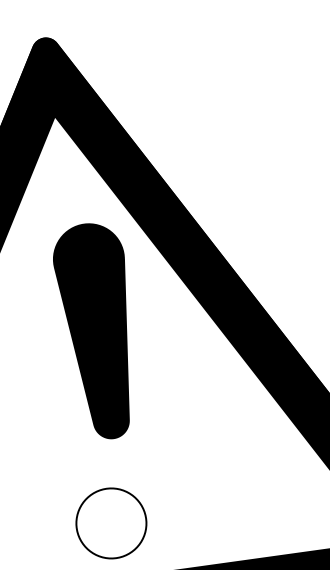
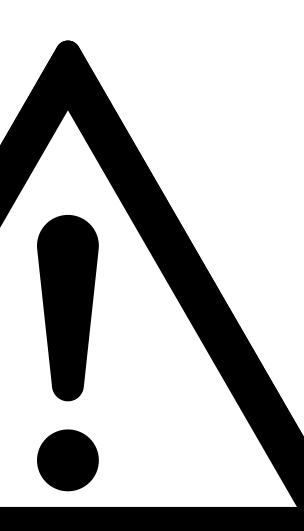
part: (98, 331) -> (67, 308), moved
fill: (110, 523) -> (67, 460), added

